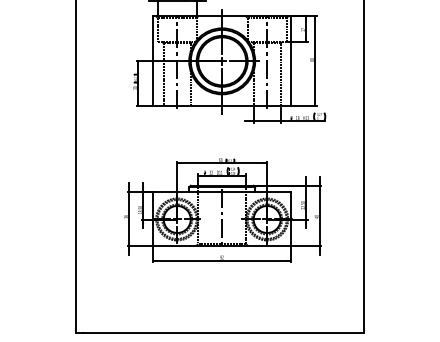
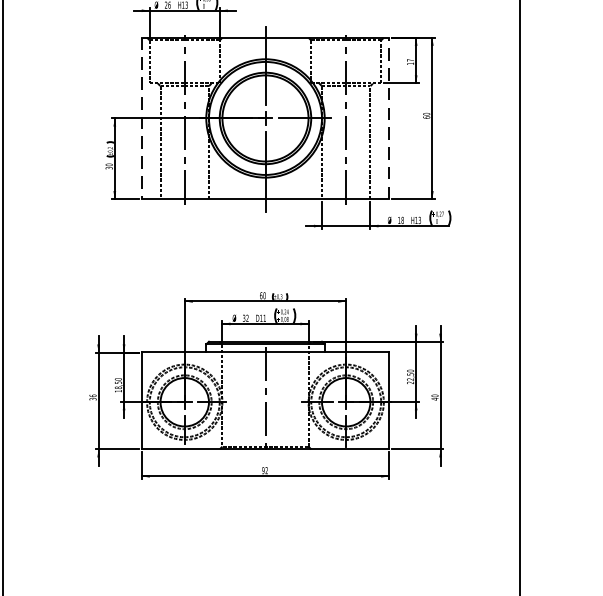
line: (153, 61) -> (142, 118), solid -> dashed
line: (291, 61) -> (389, 118), solid -> dashed

